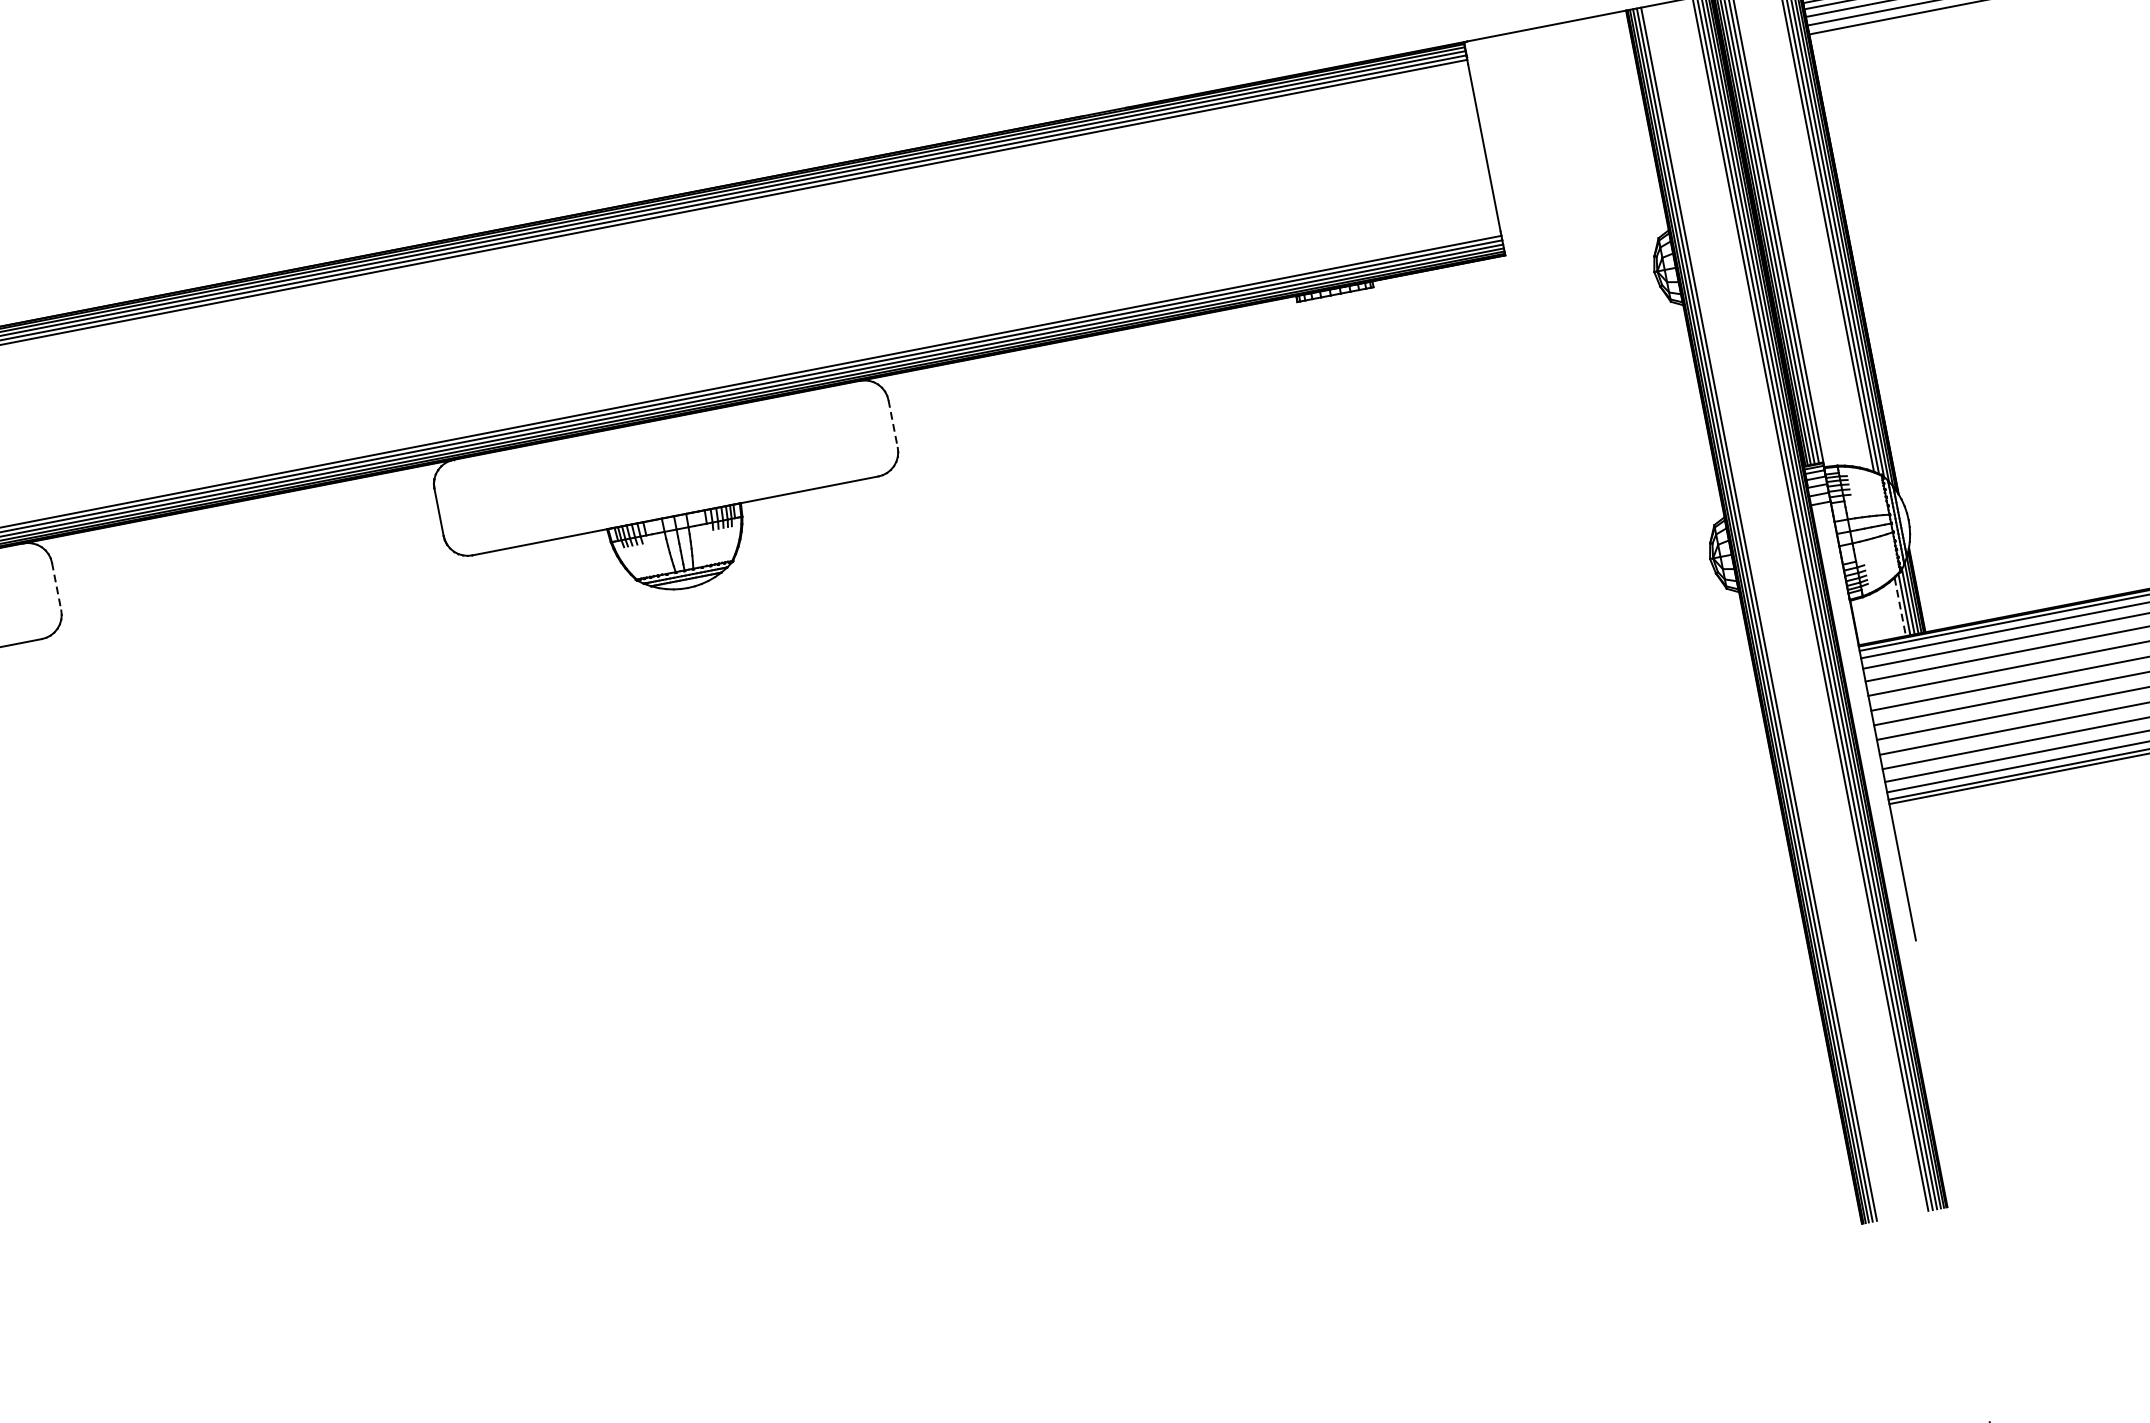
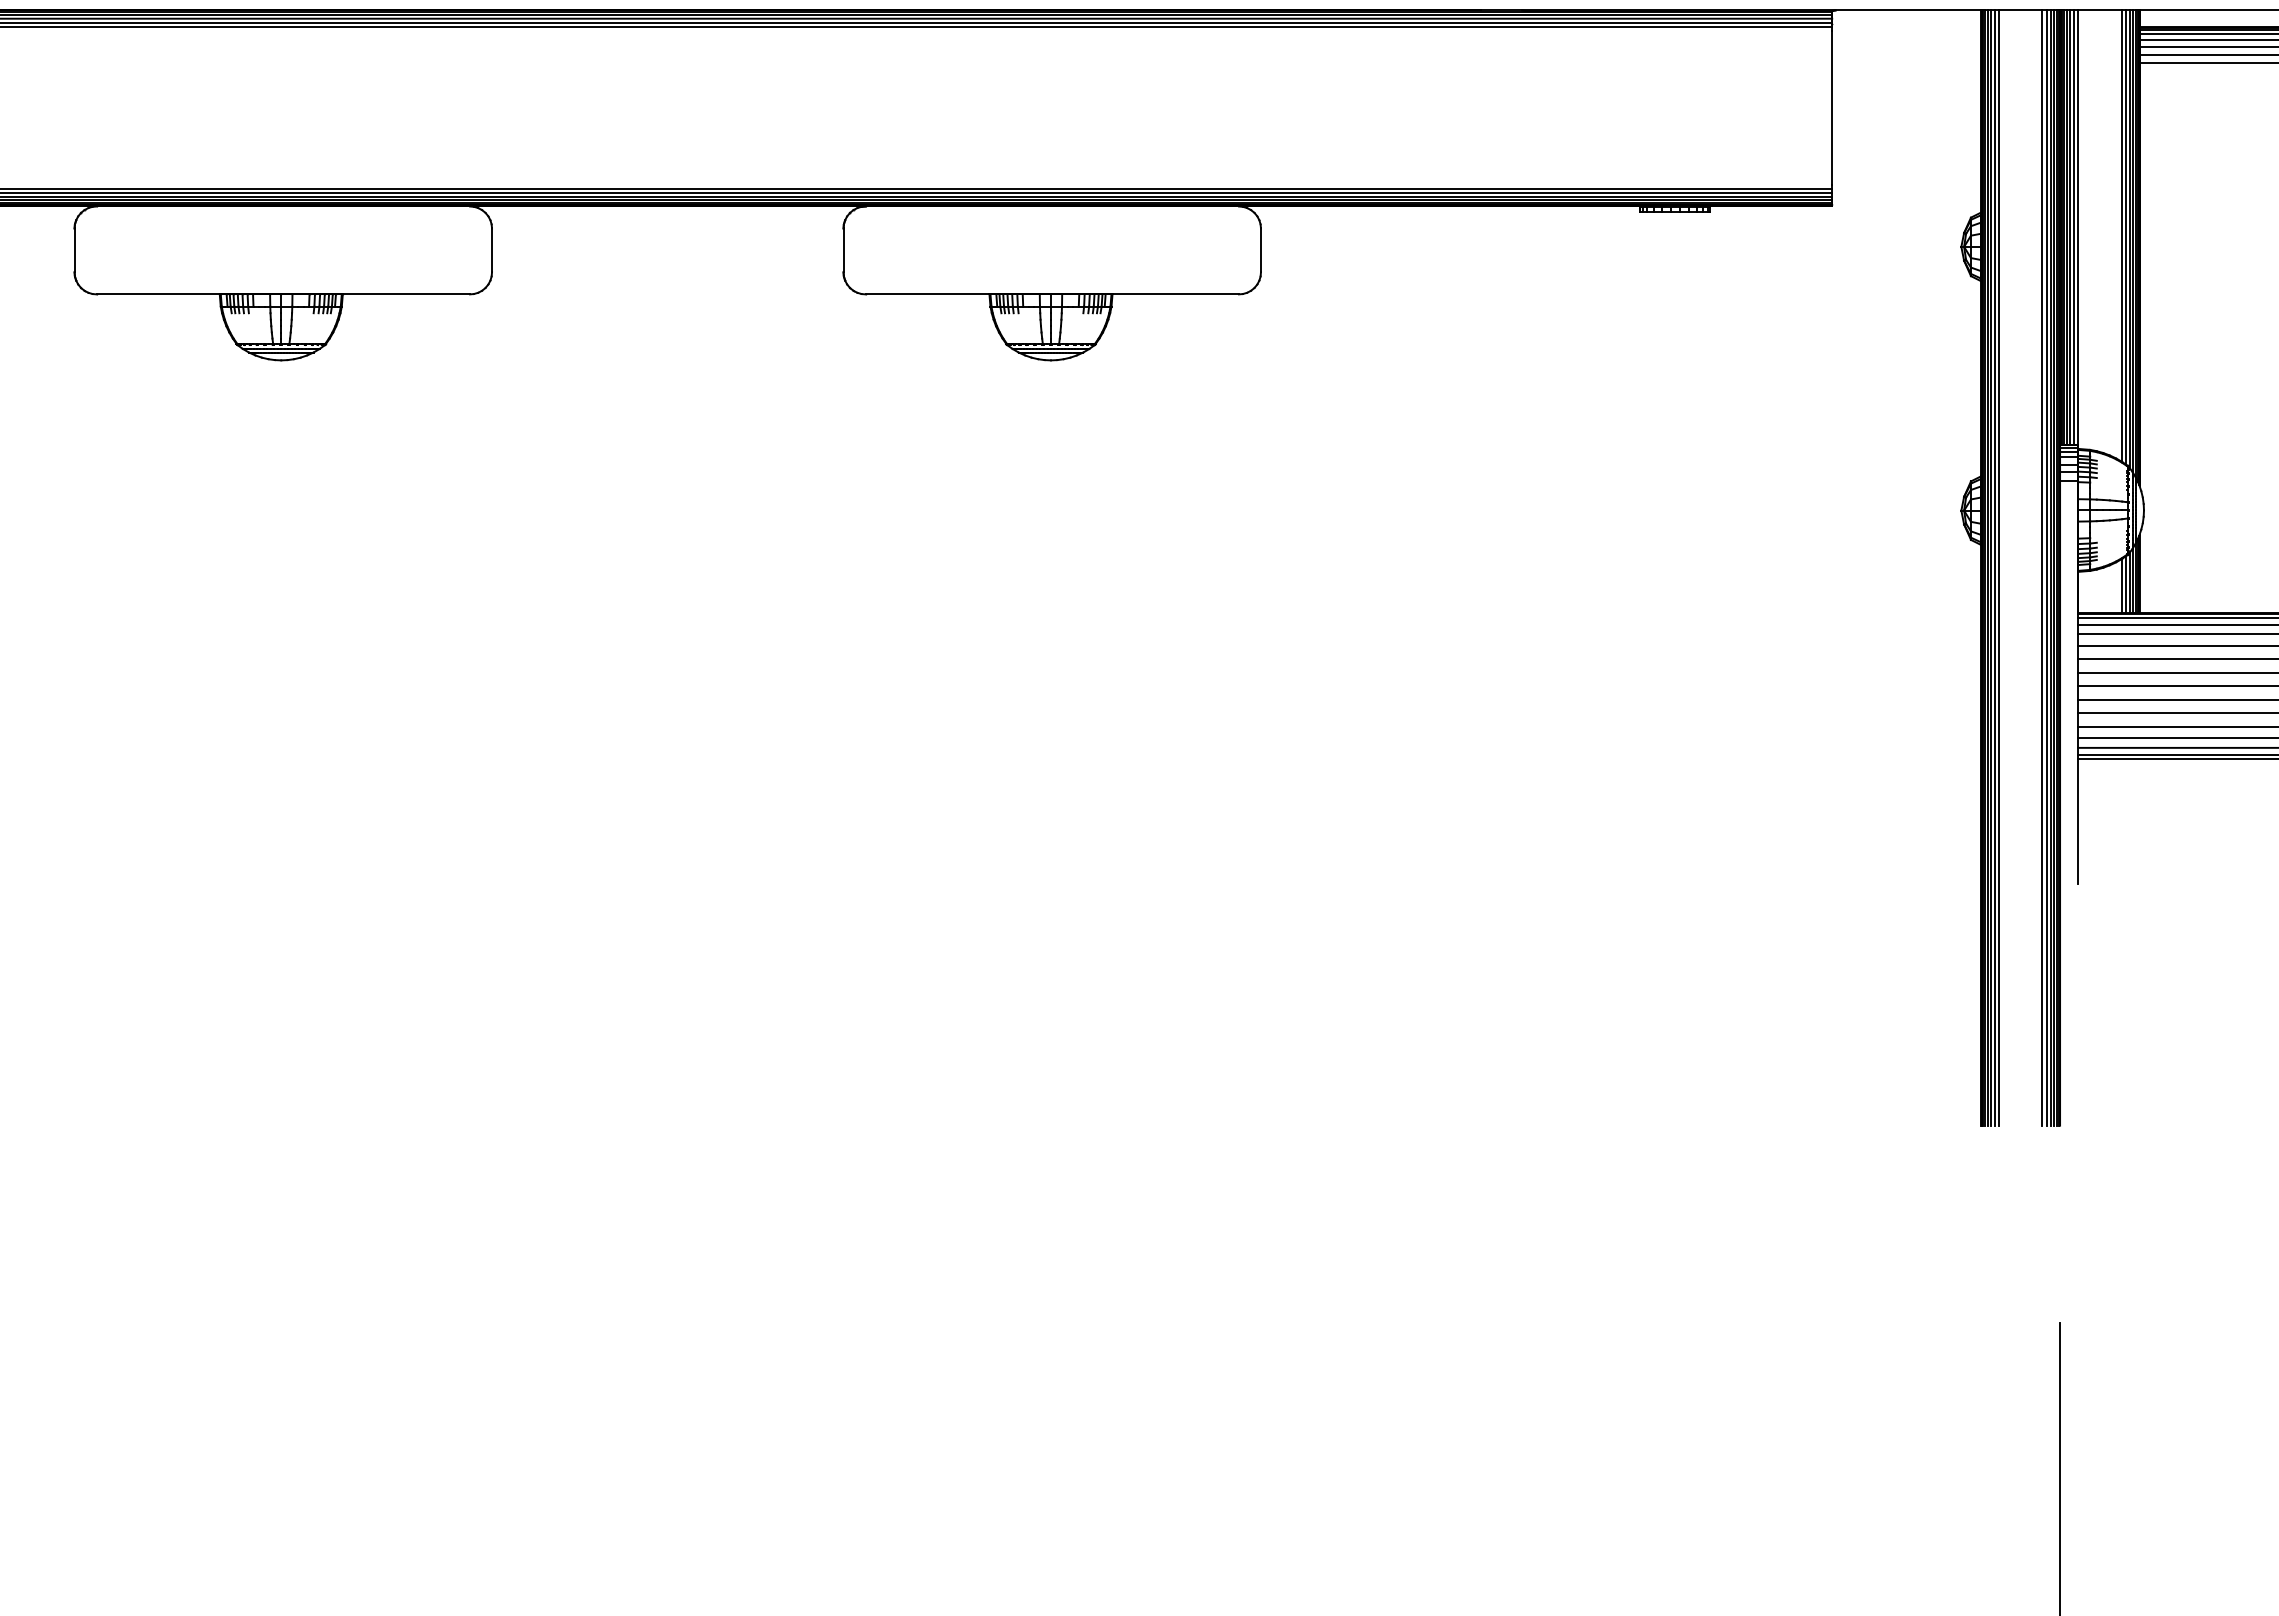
line: (892, 424) -> (1260, 250), dashed -> solid
line: (57, 586) -> (492, 250), dashed -> solid
line: (1900, 606) -> (2121, 585), dashed -> solid
line: (1763, 612) -> (1999, 567), added

